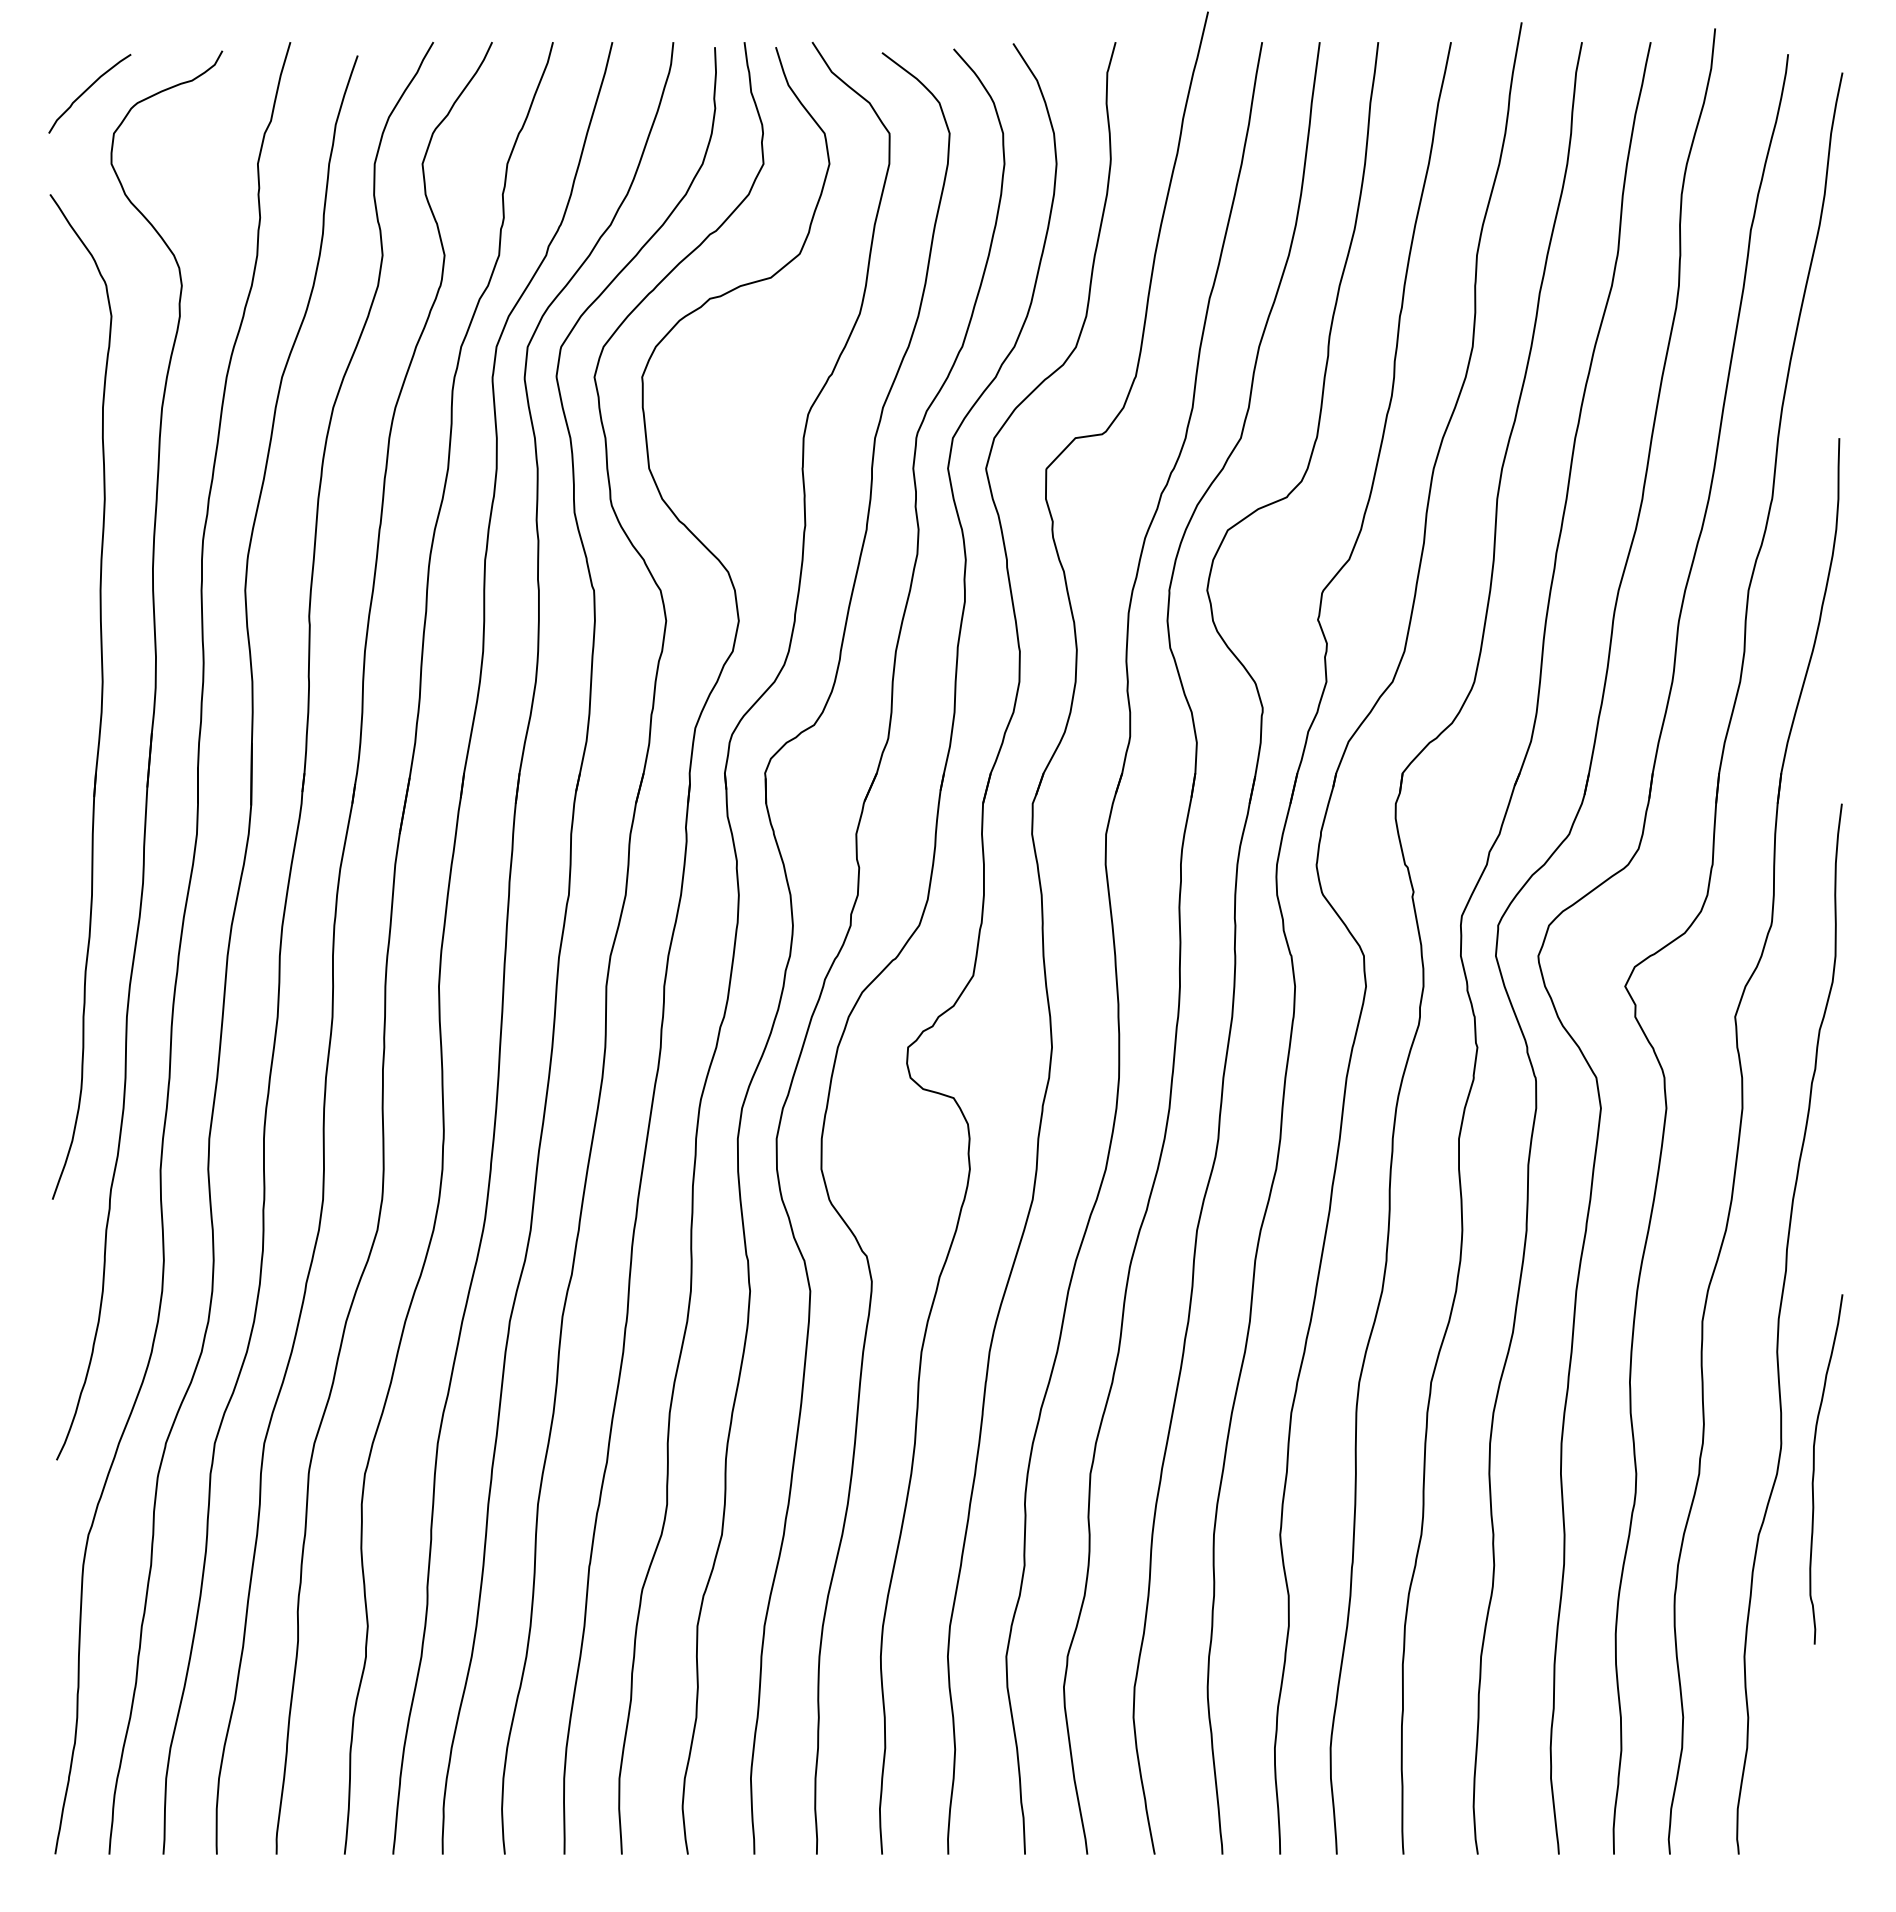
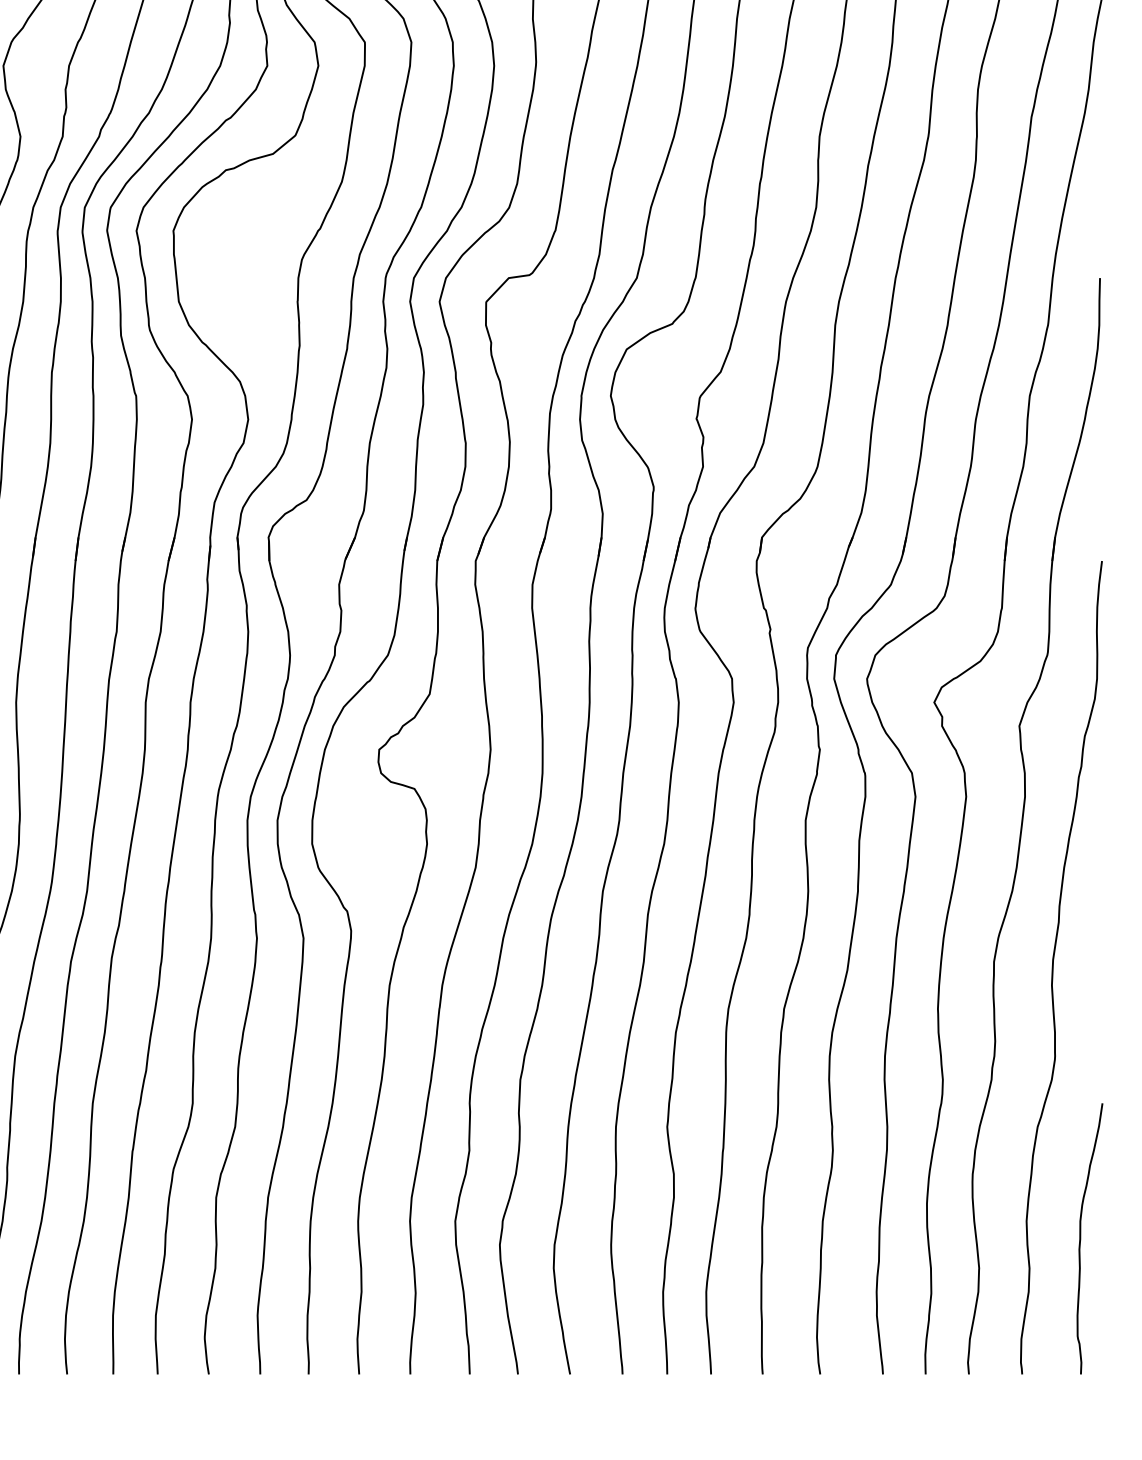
curve: (1814, 1469) -> (1080, 1238), moved

